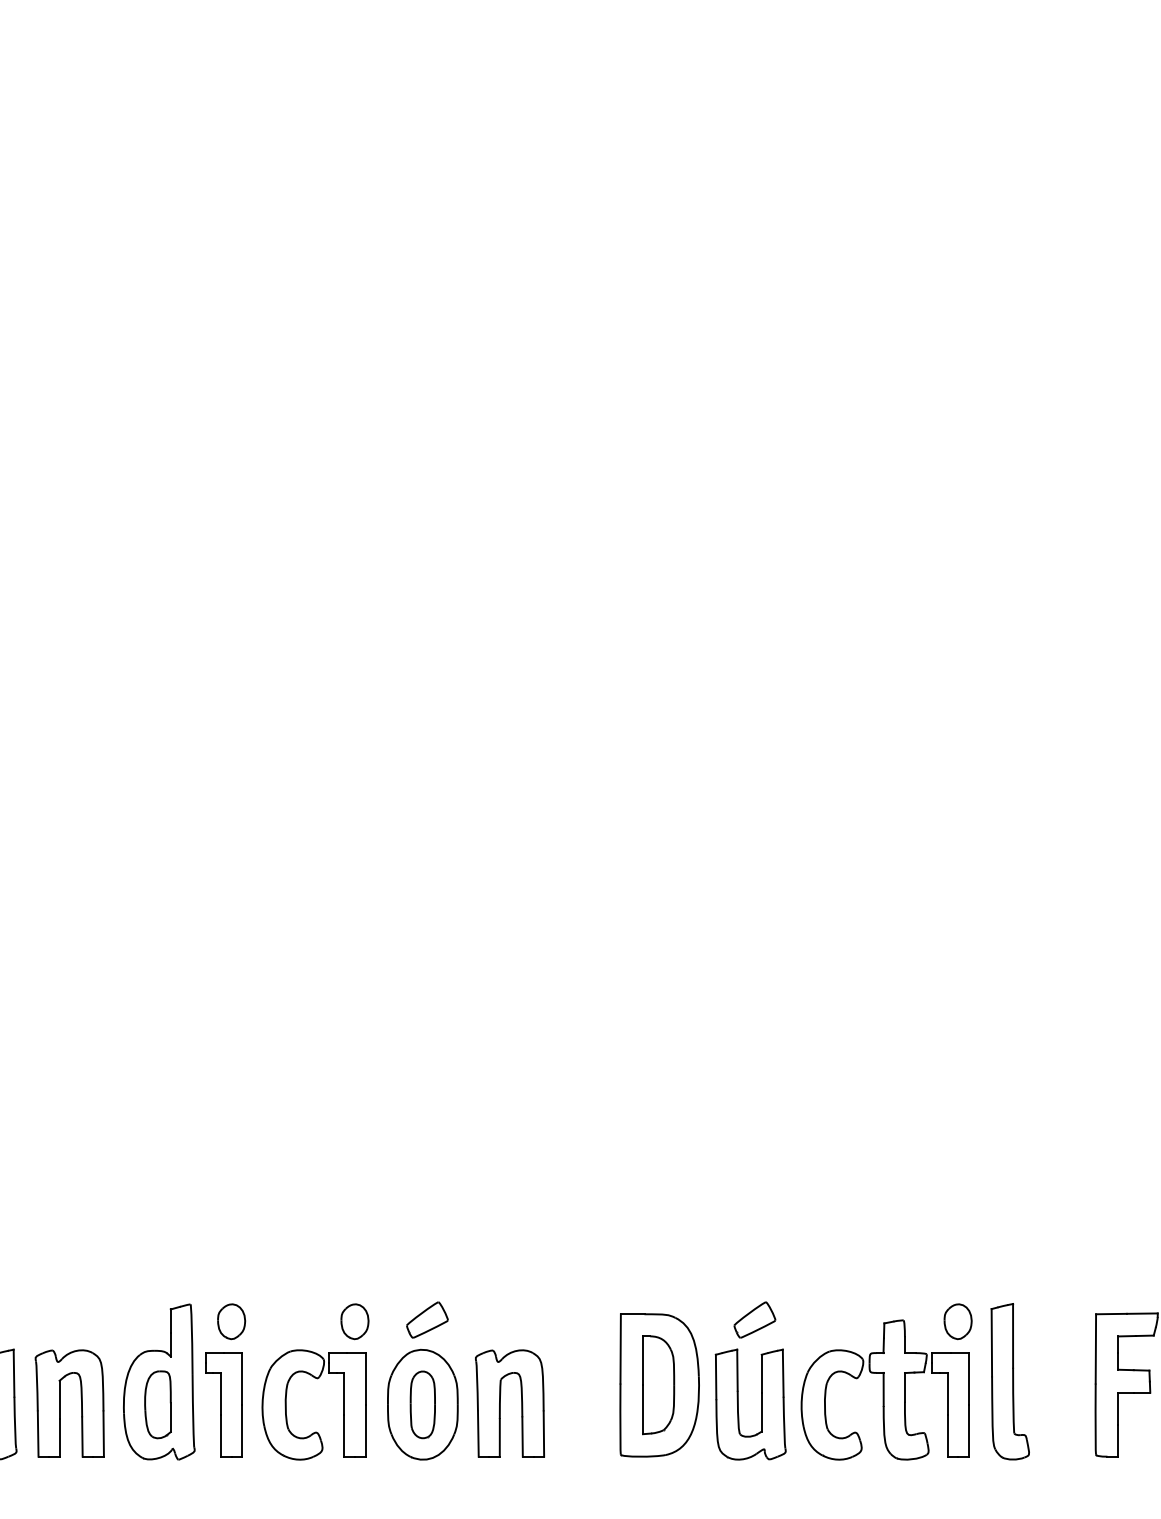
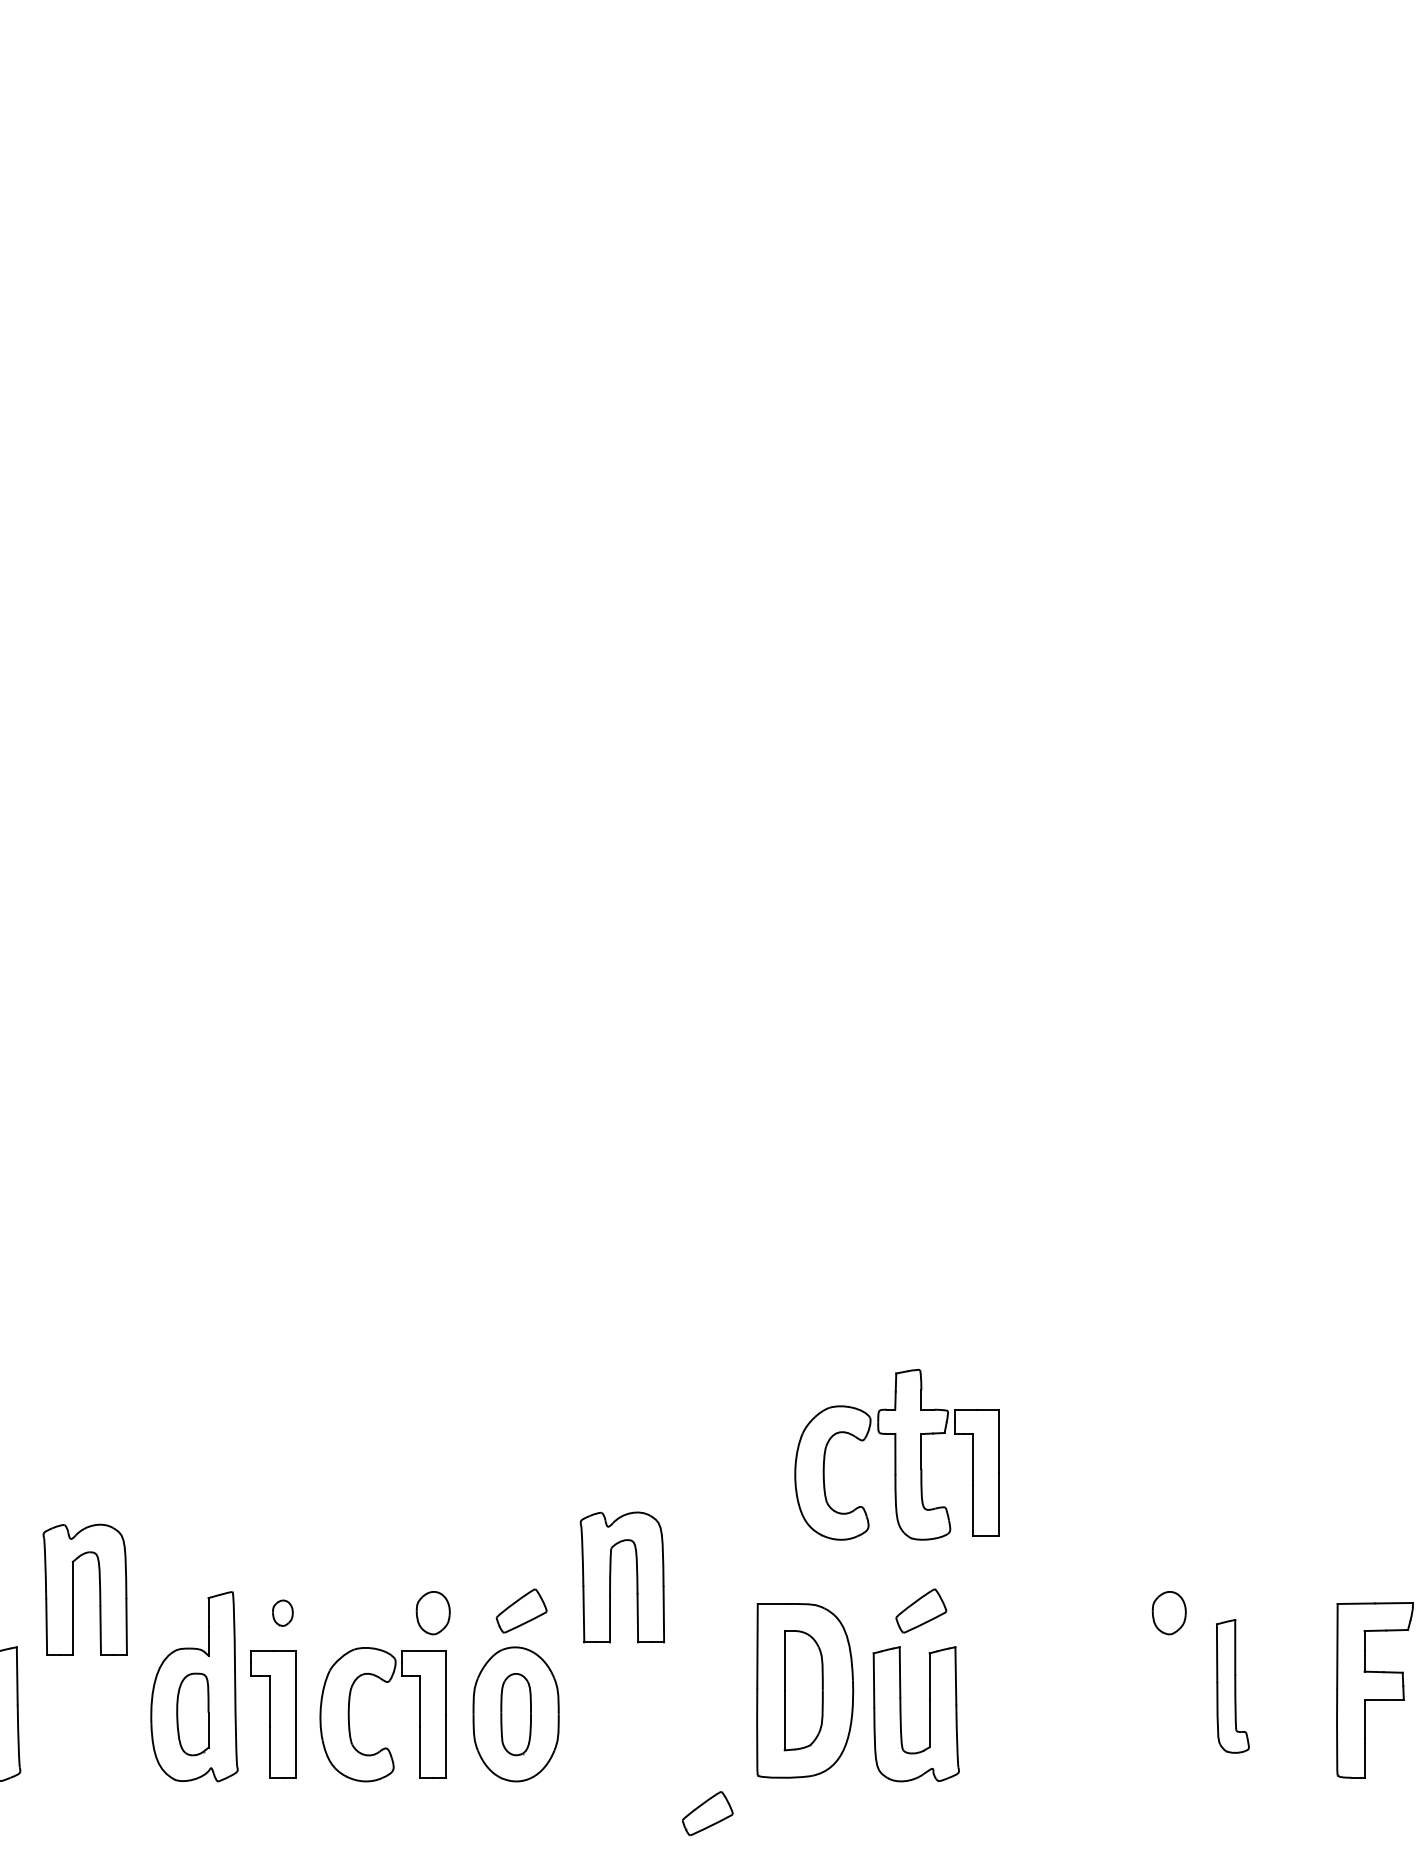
part: (231, 1321) -> (282, 1612), size x0.6
part: (1009, 1381) -> (1232, 1686), size x0.7
part: (884, 1389) -> (896, 1454), moved
part: (60, 1403) -> (73, 1589), moved
part: (500, 1403) -> (610, 1577), moved
part: (579, 1485) -> (707, 1812), added

